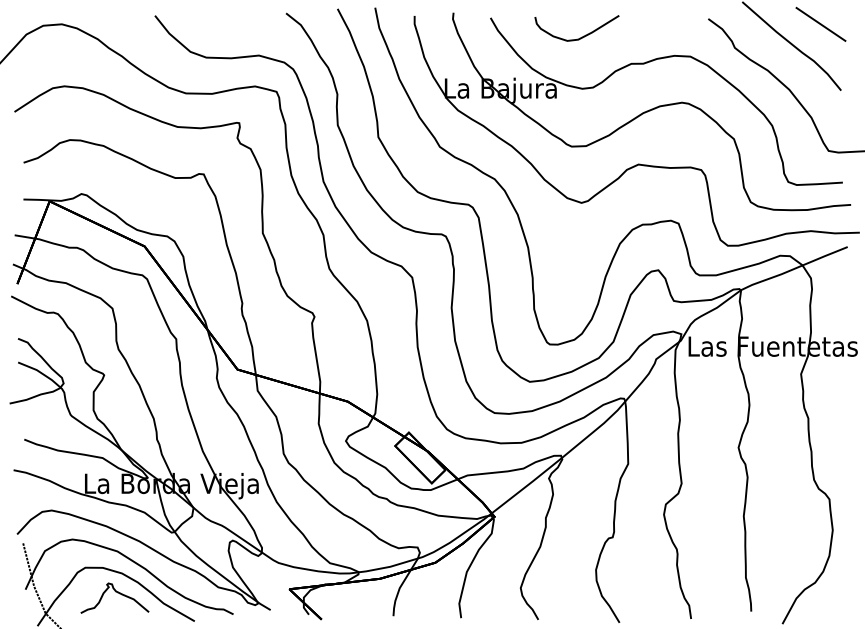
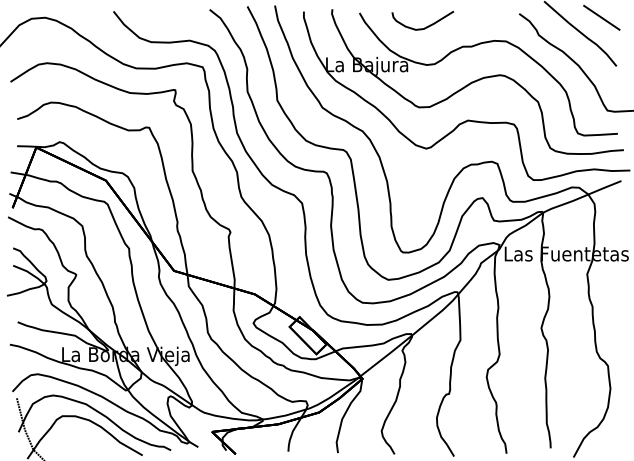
curve: (118, 594) -> (86, 435), removed

